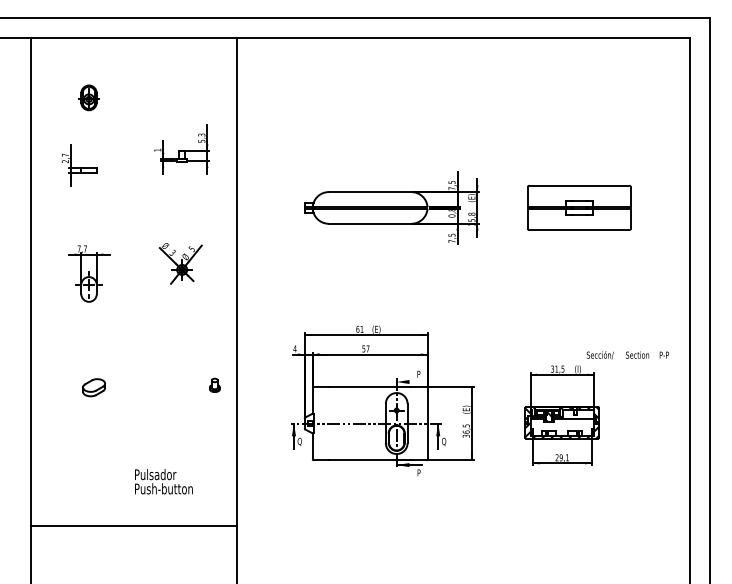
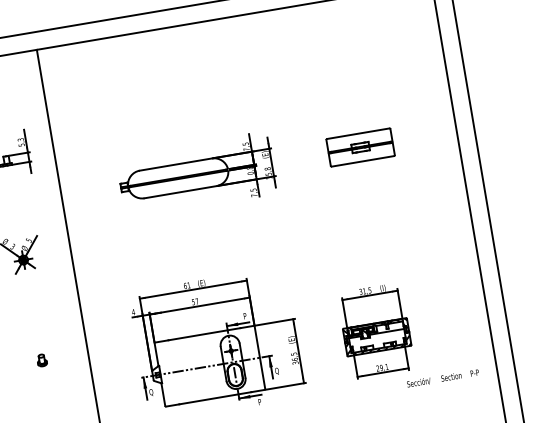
part: (579, 207) -> (360, 147), size x0.71
text: (627, 355) -> (442, 378), moved
line: (409, 382) -> (238, 324), added
part: (214, 384) -> (41, 359), moved

